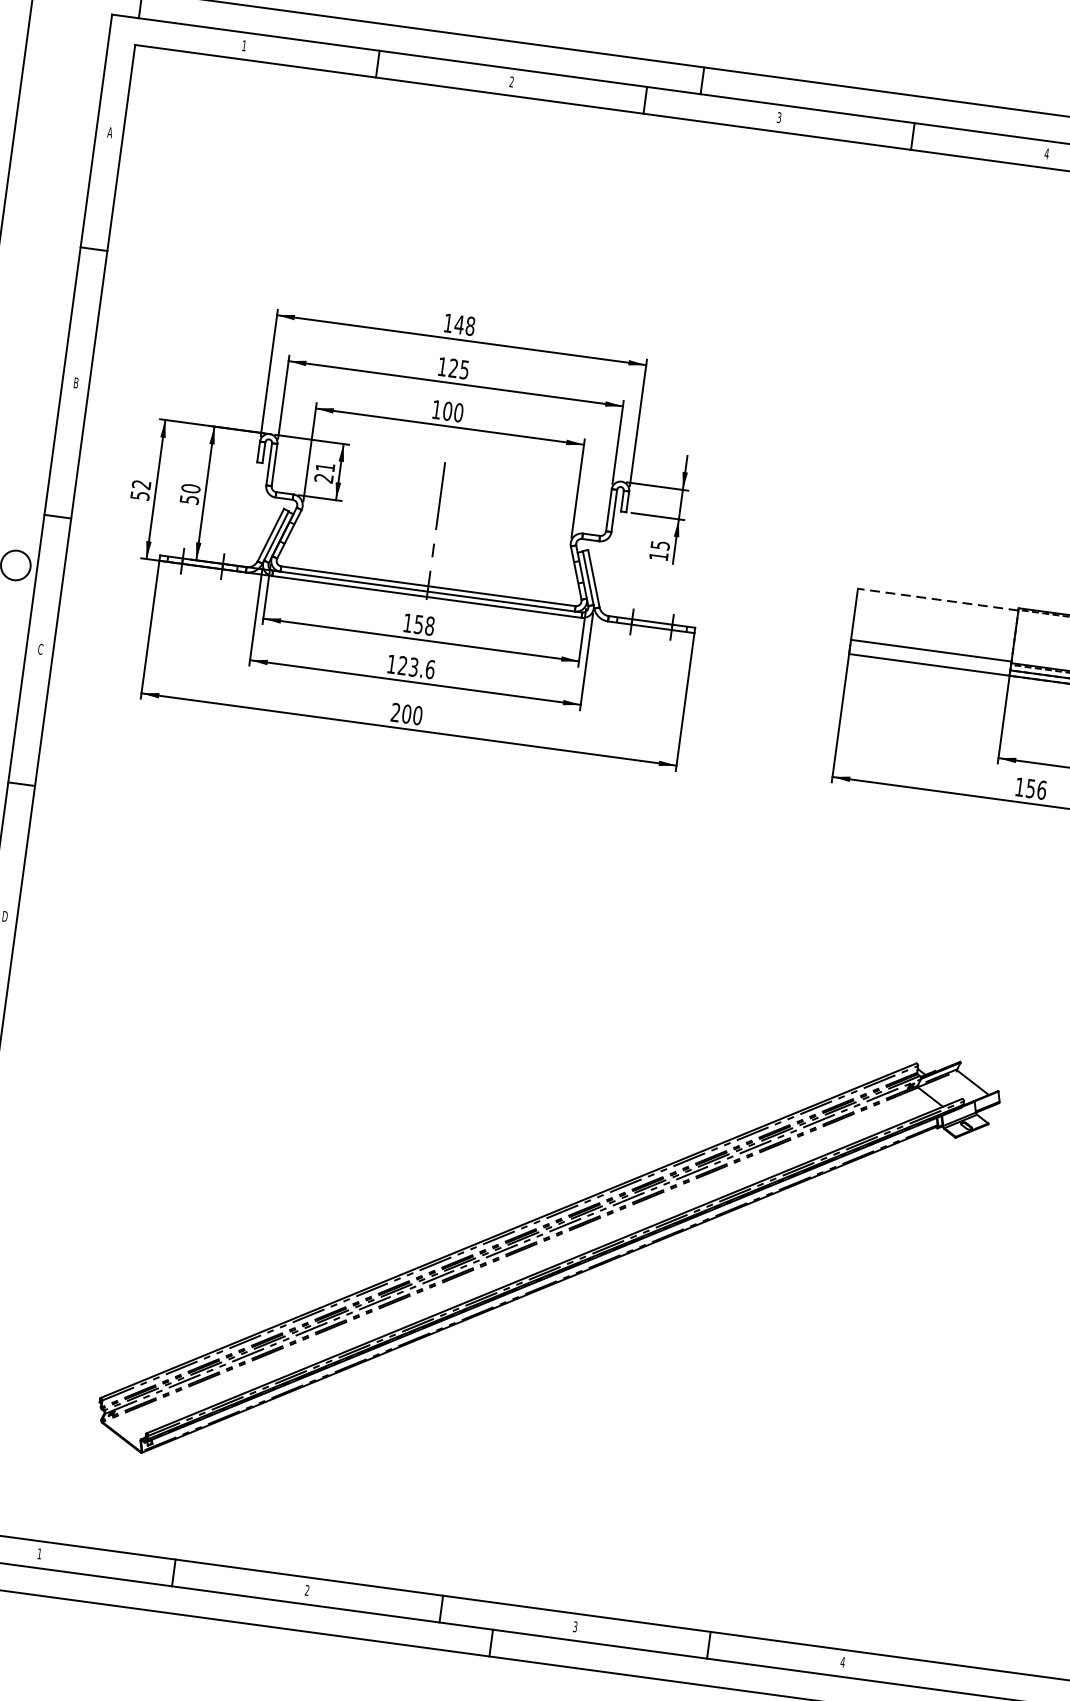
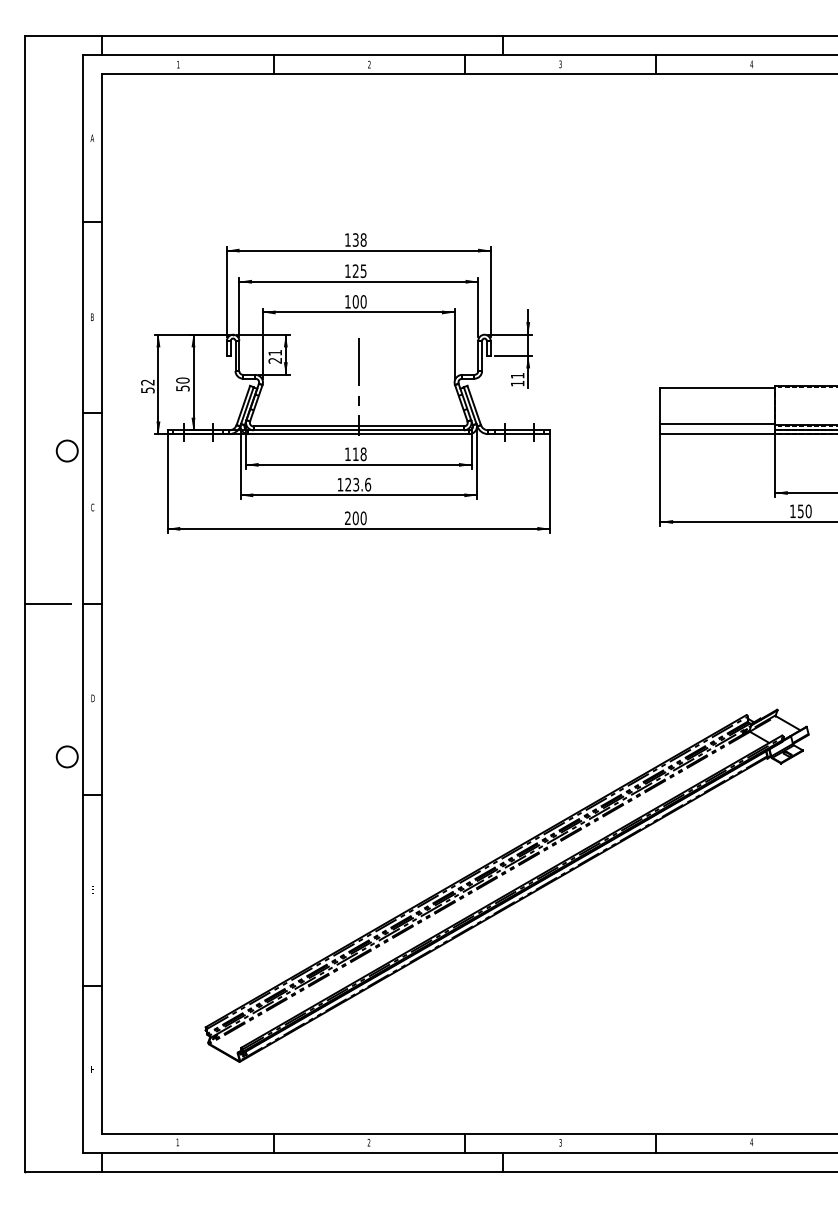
text: (459, 323) -> (355, 239), 148 -> 138
text: (660, 544) -> (517, 375), 15 -> 11
line: (937, 599) -> (717, 387), dashed -> solid
text: (418, 624) -> (355, 454), 158 -> 118
text: (1041, 788) -> (808, 510), 156 -> 150

